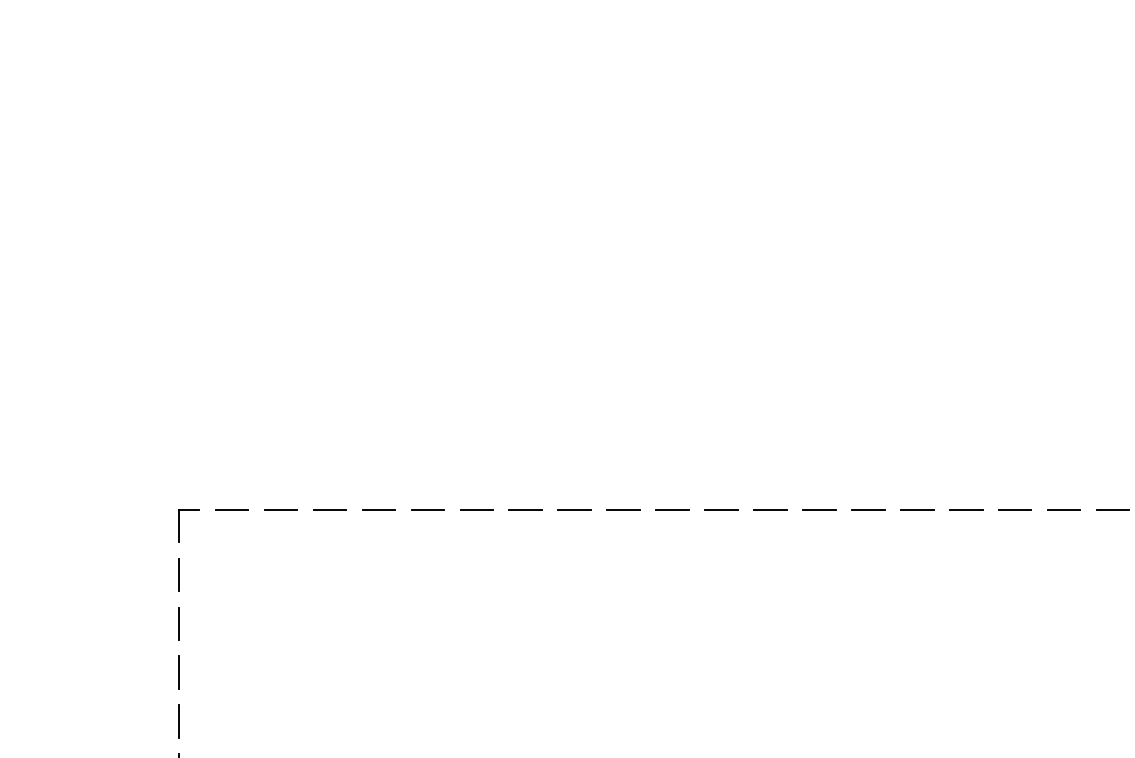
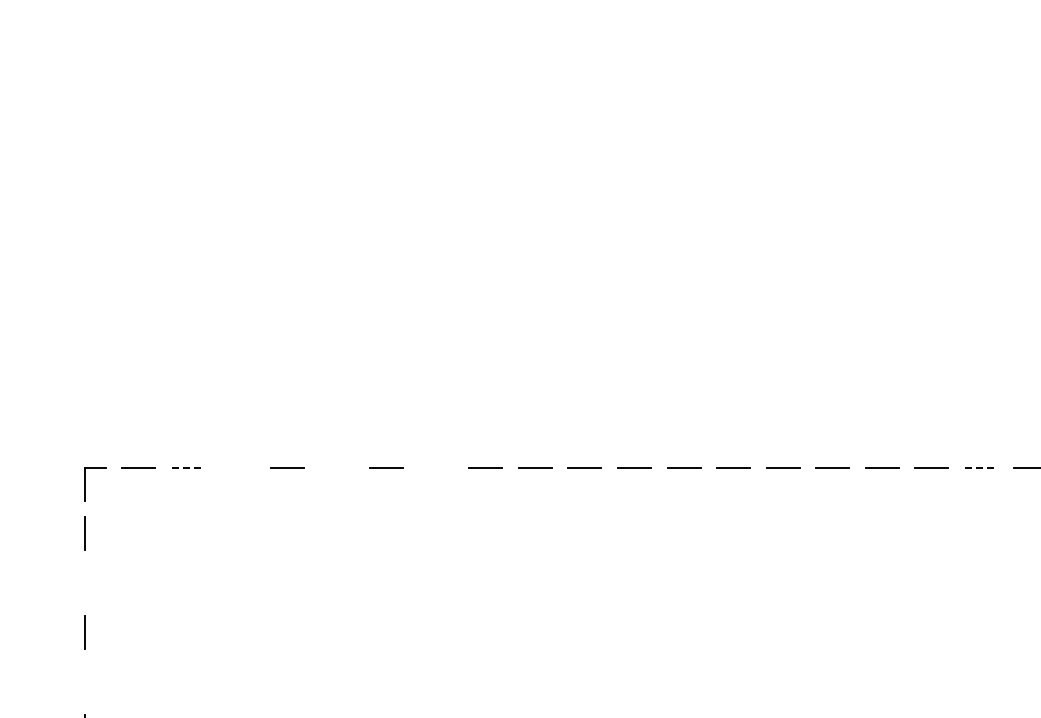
line: (281, 509) -> (188, 467), solid -> dashed
line: (329, 509) -> (237, 467), removed
line: (427, 509) -> (336, 467), removed
line: (525, 509) -> (435, 467), removed
line: (1064, 509) -> (981, 467), solid -> dashed
line: (179, 623) -> (85, 582), removed
line: (179, 721) -> (85, 682), removed

